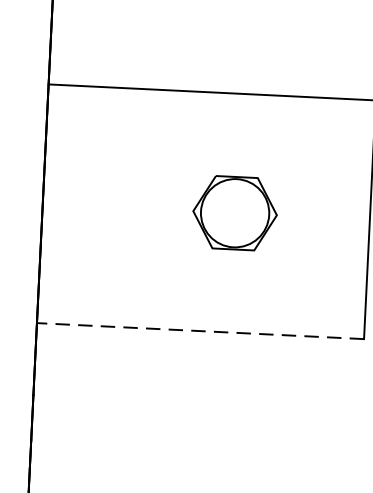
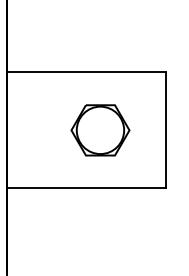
part: (235, 213) -> (100, 130), size x1.43
line: (200, 331) -> (86, 188), dashed -> solid

